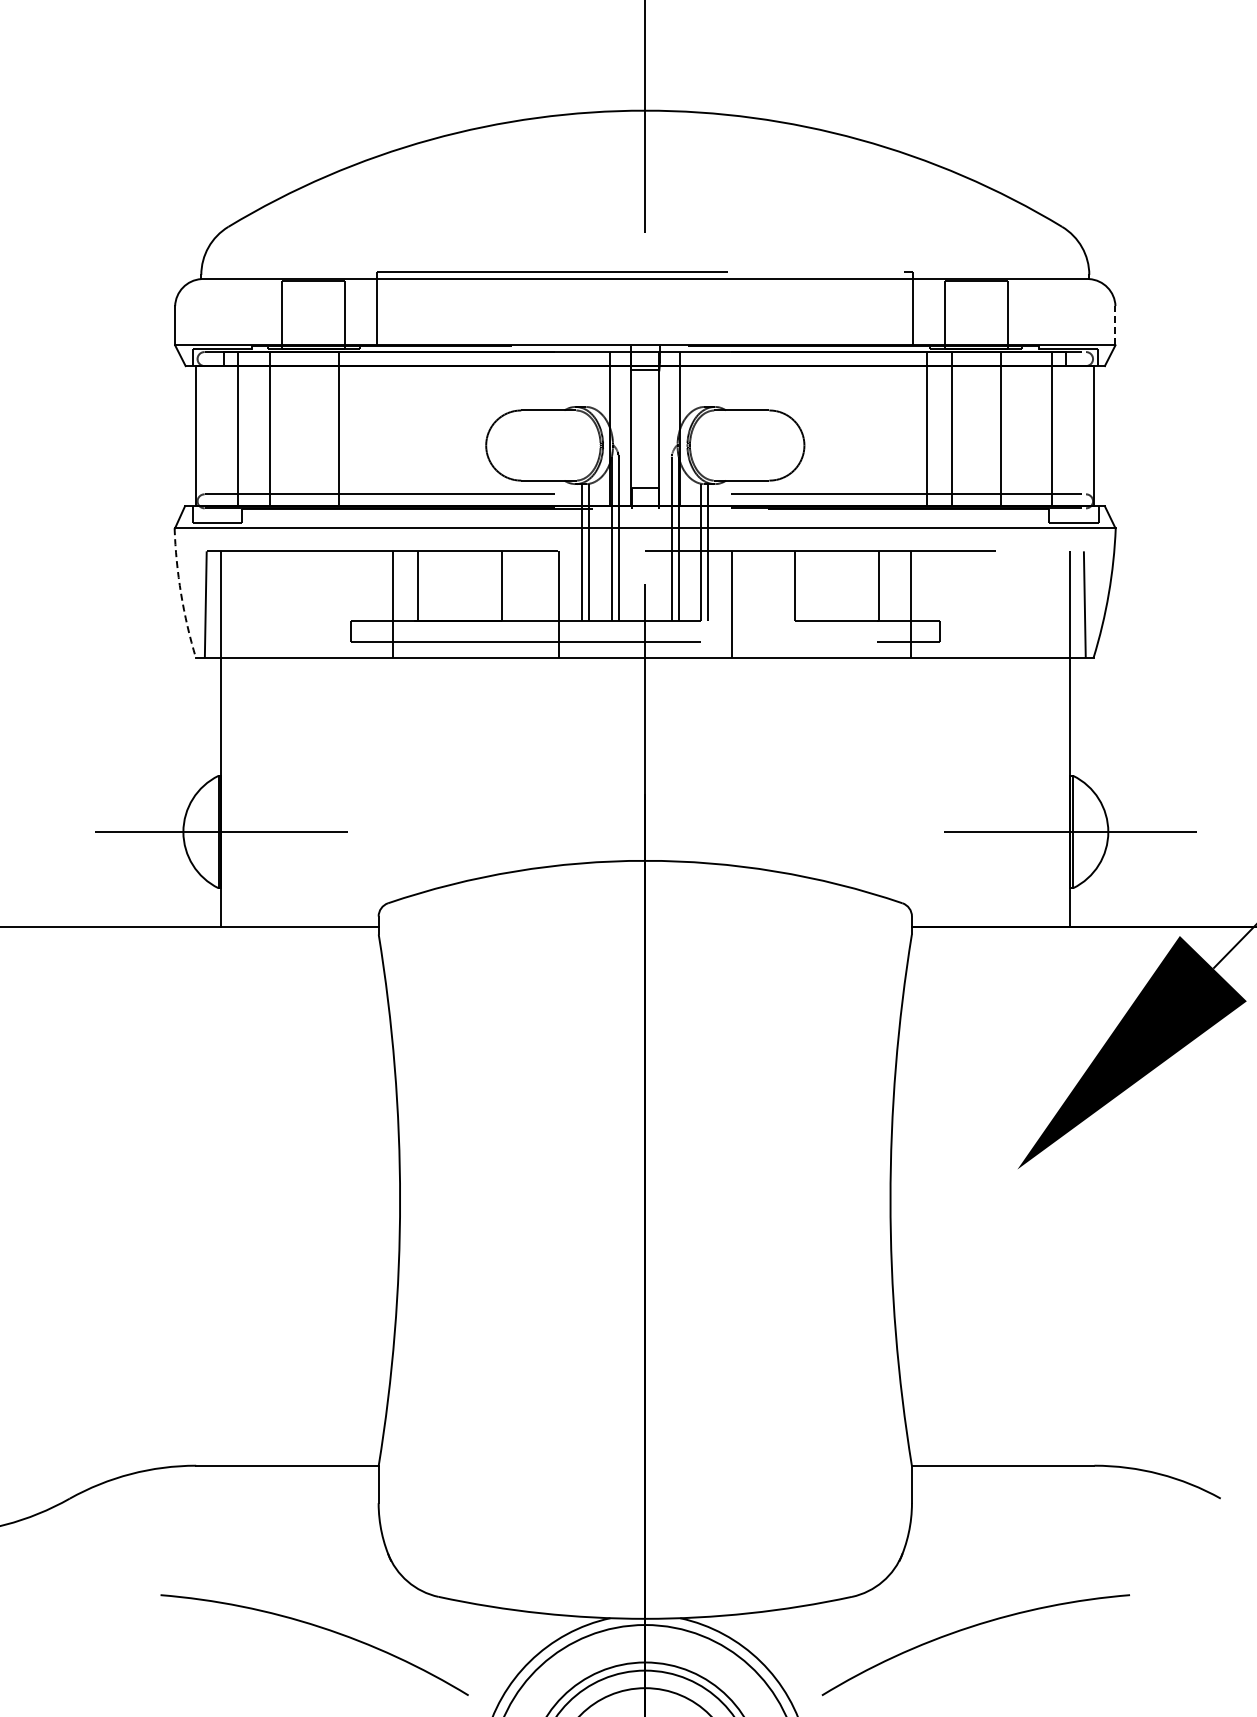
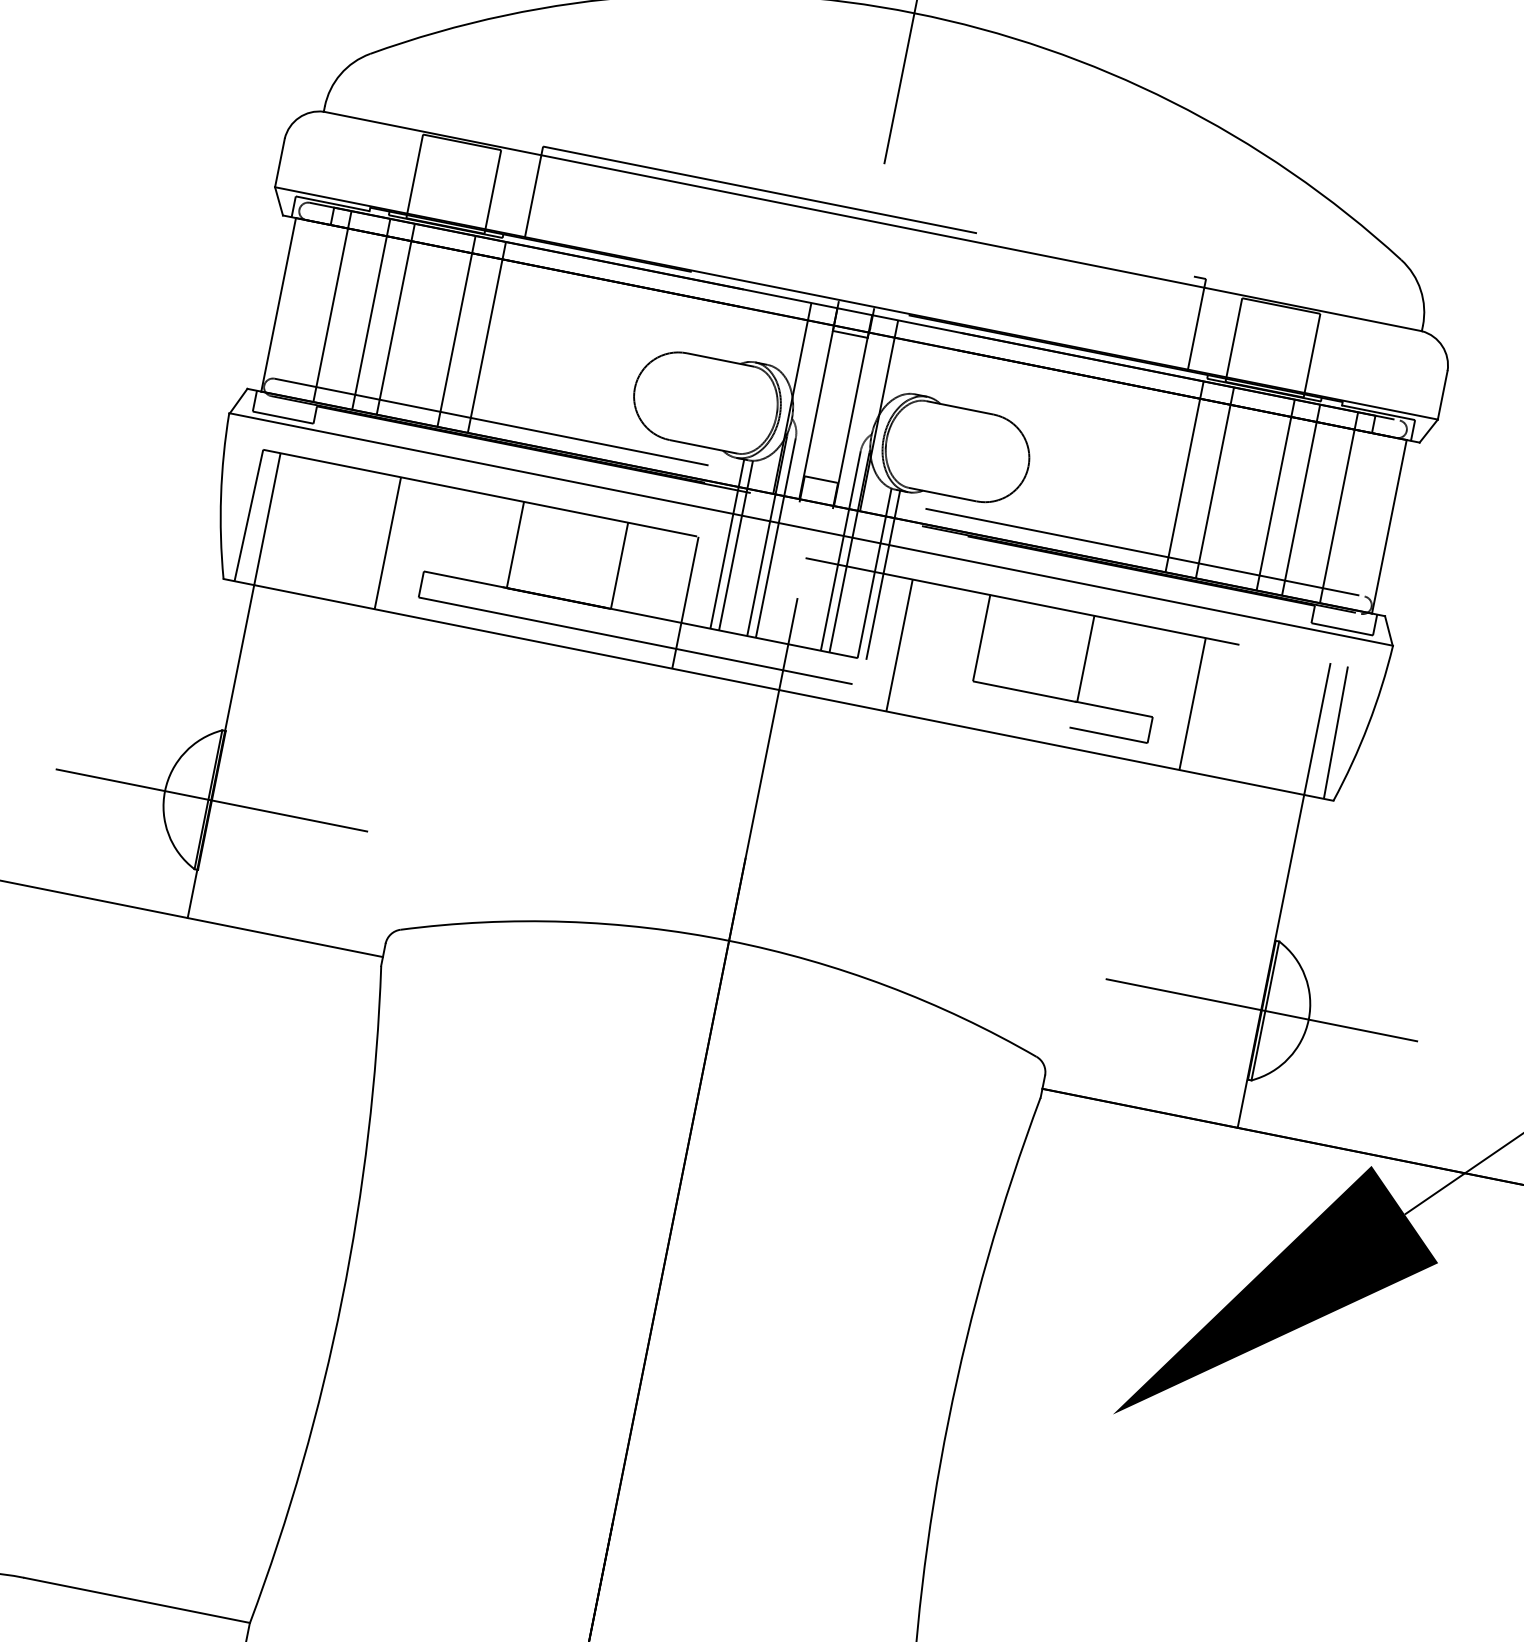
line: (1115, 325) -> (1442, 395), dashed -> solid
line: (289, 429) -> (395, 319), added
line: (363, 429) -> (487, 337), added
line: (1021, 429) -> (1300, 500), added
arc: (181, 593) -> (221, 495), dashed -> solid
line: (393, 604) -> (388, 543), moved
line: (910, 604) -> (1192, 703), moved

